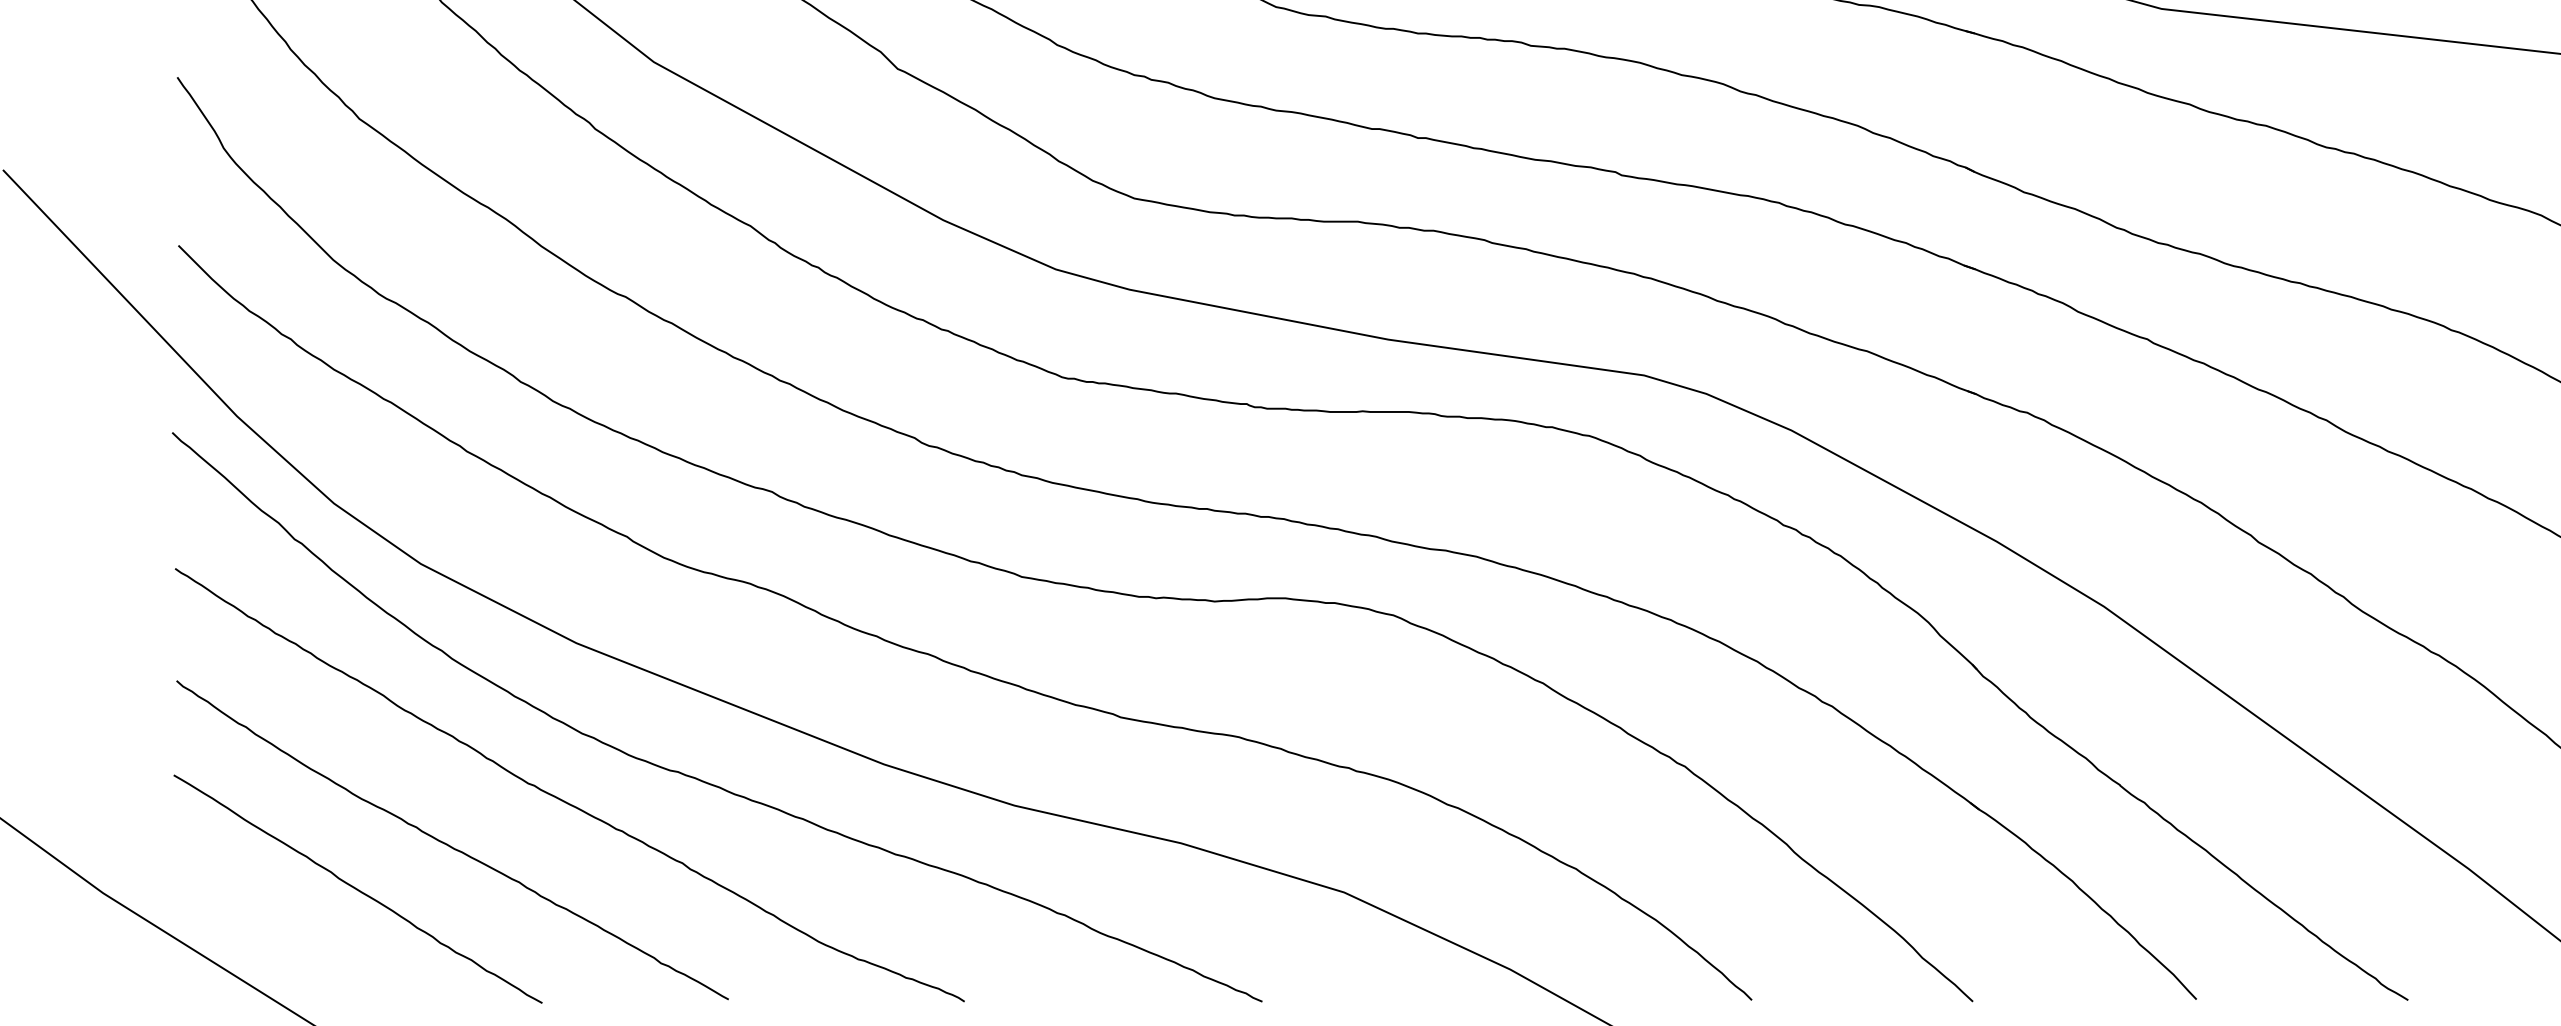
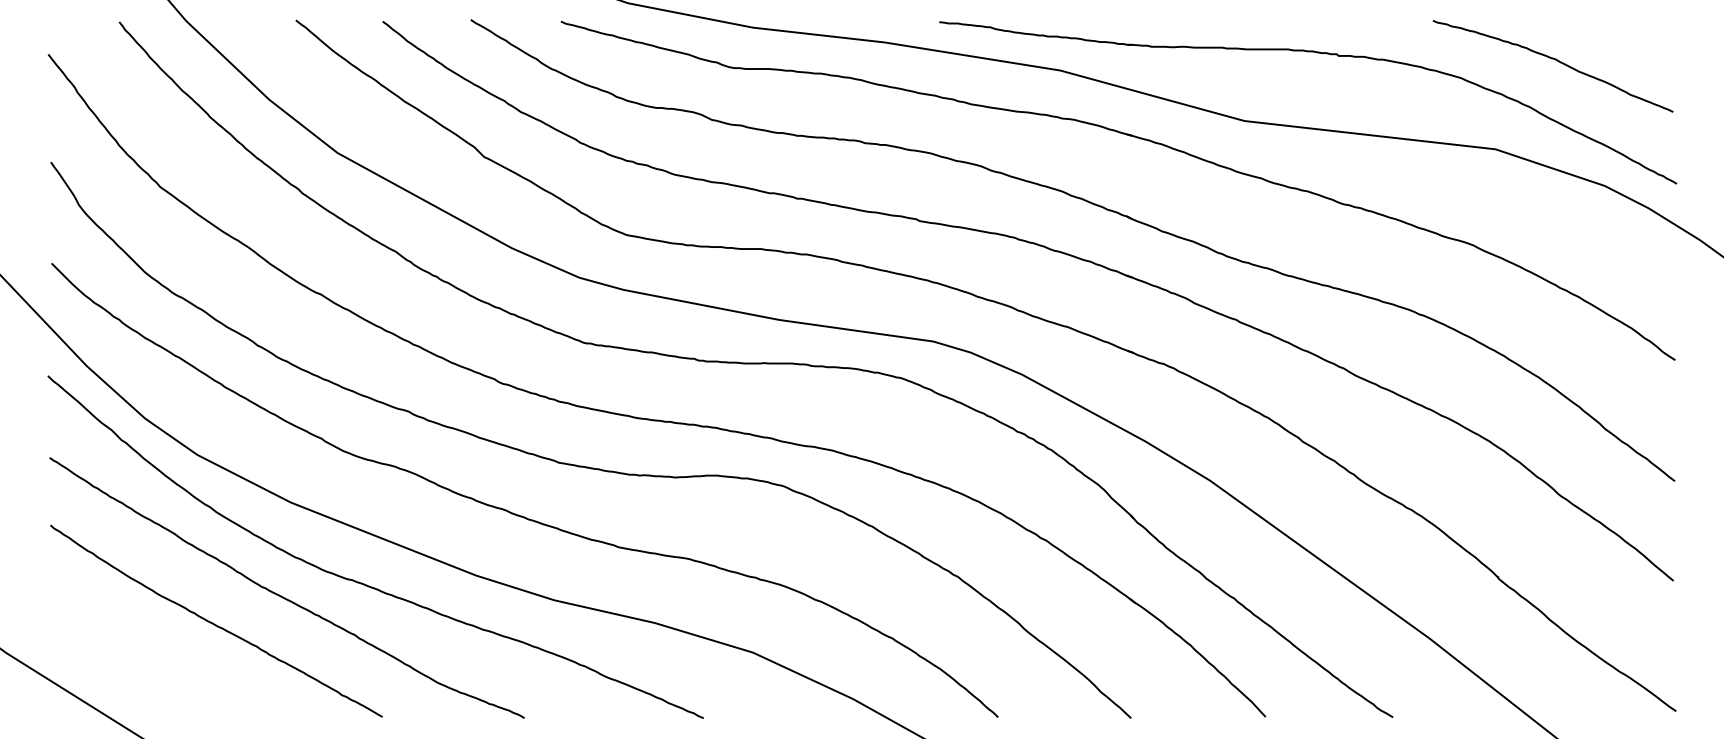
curve: (357, 889) -> (159, 650), removed

